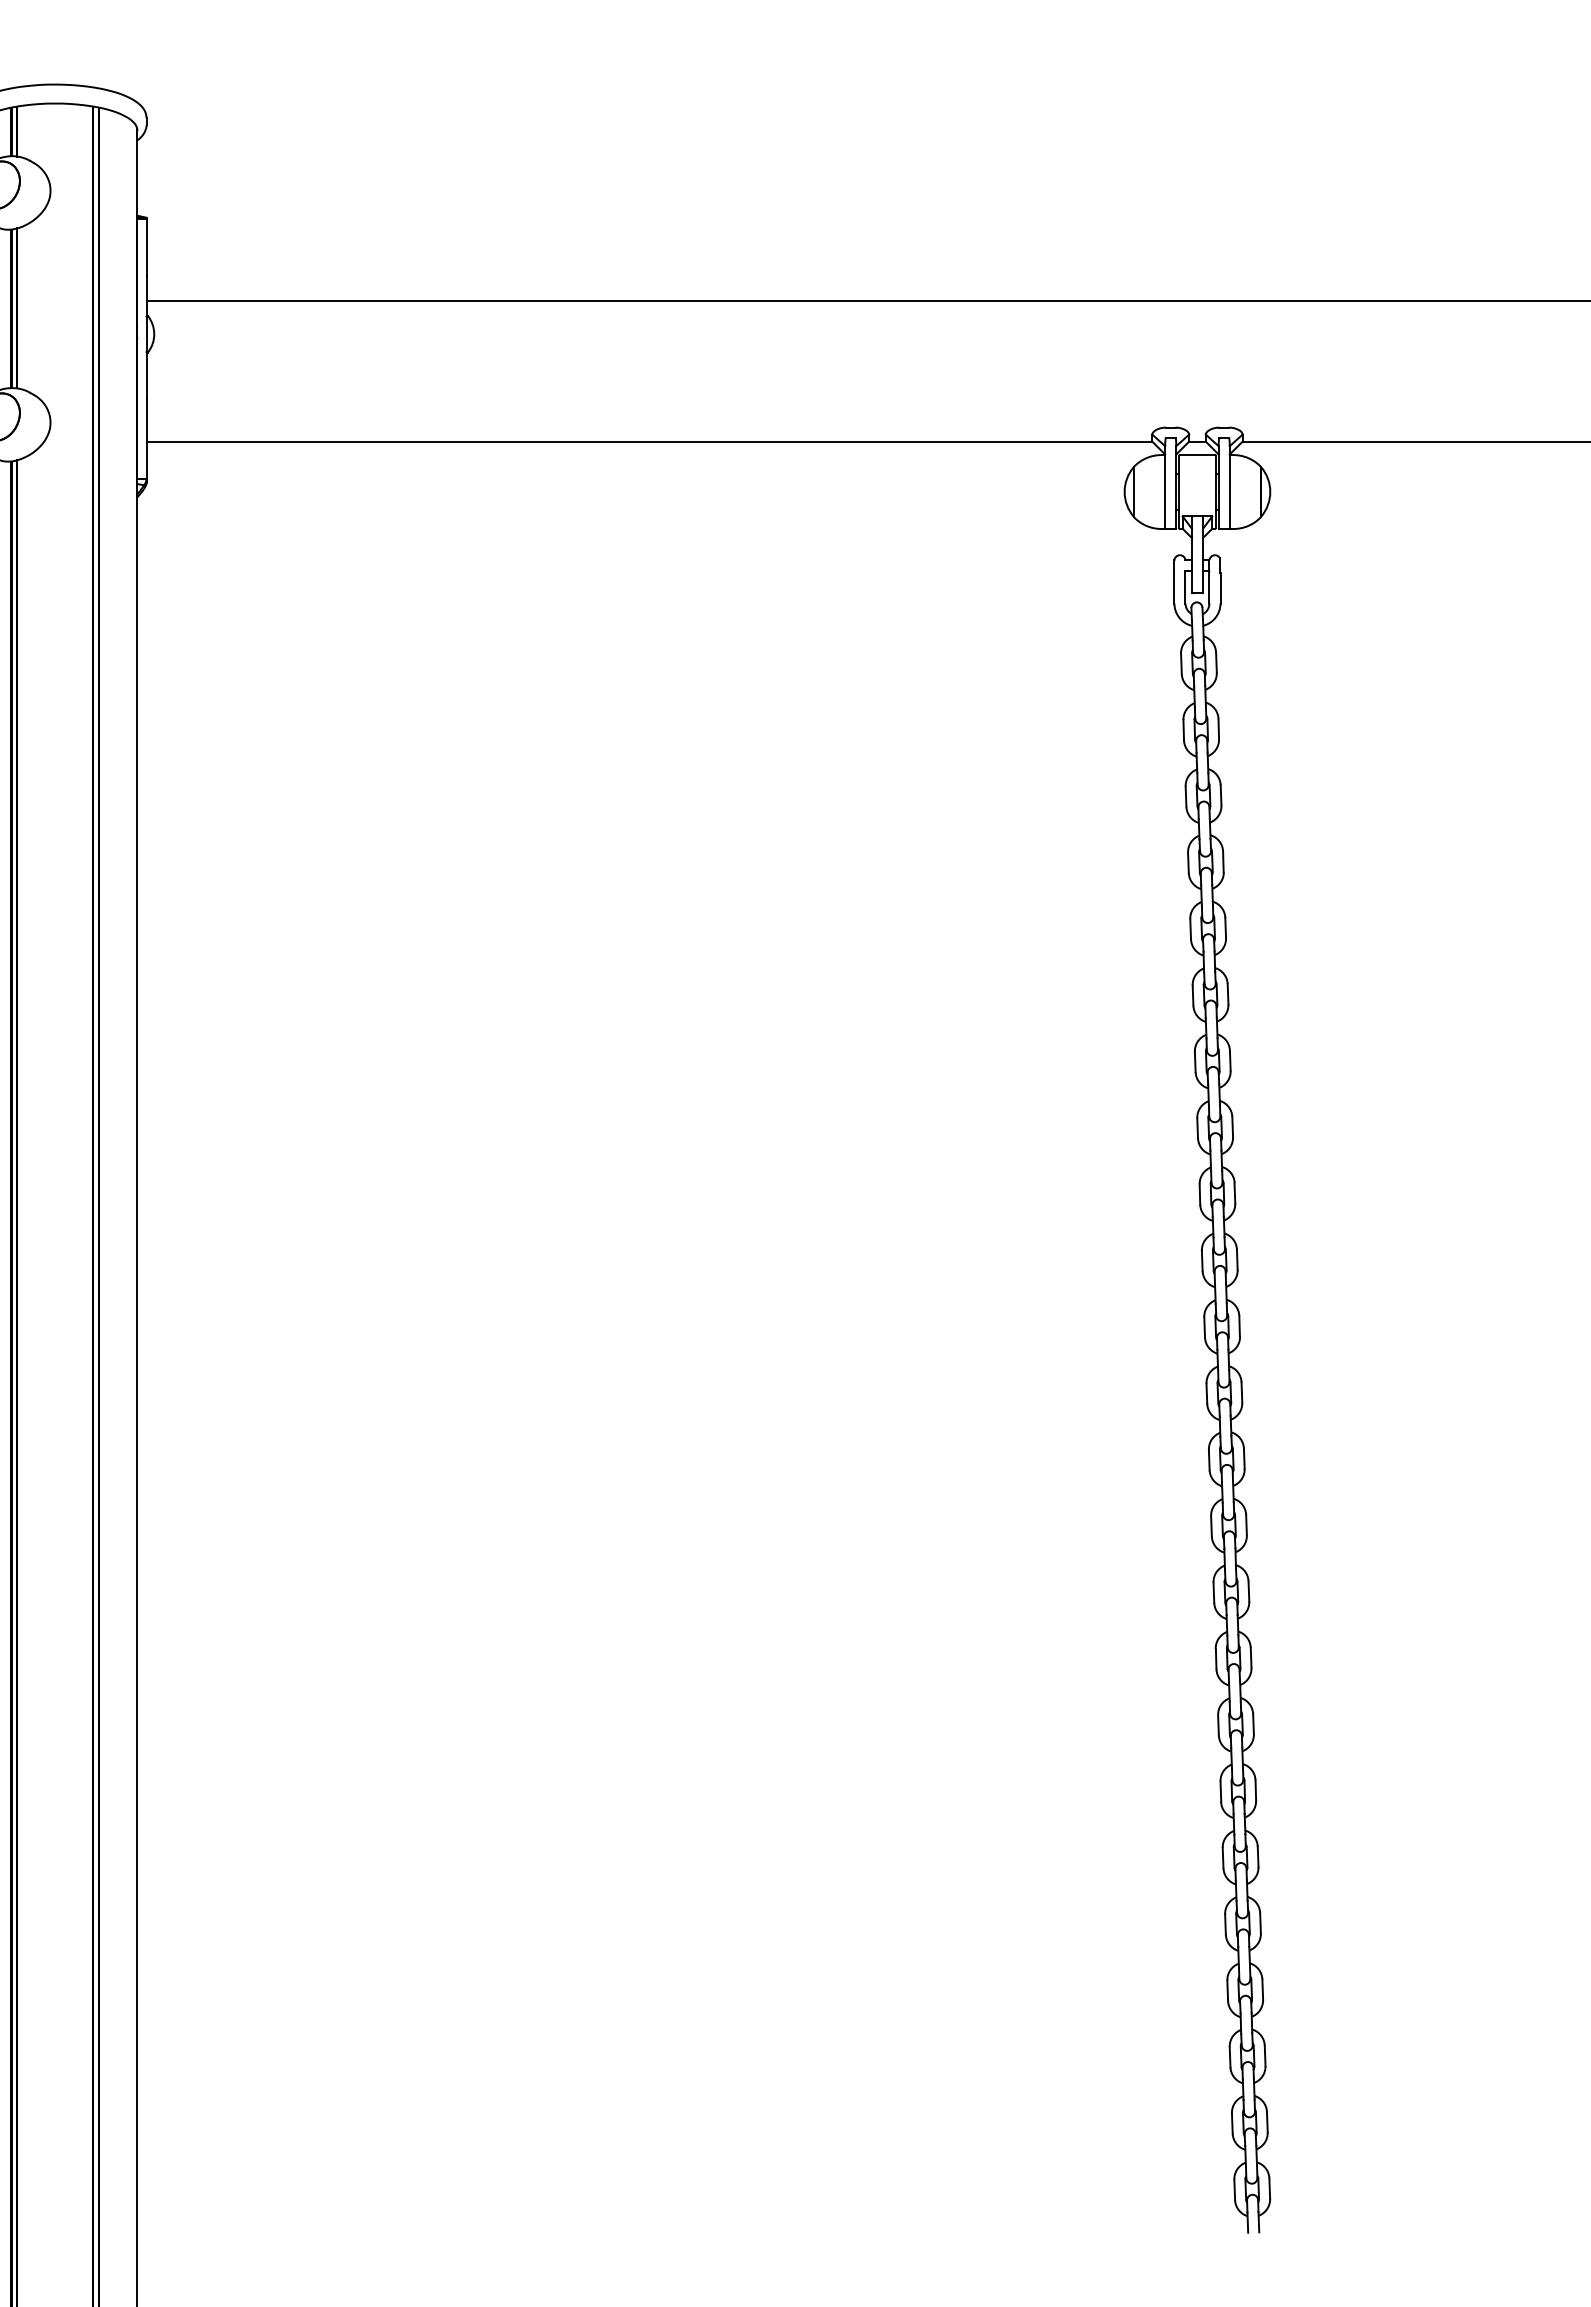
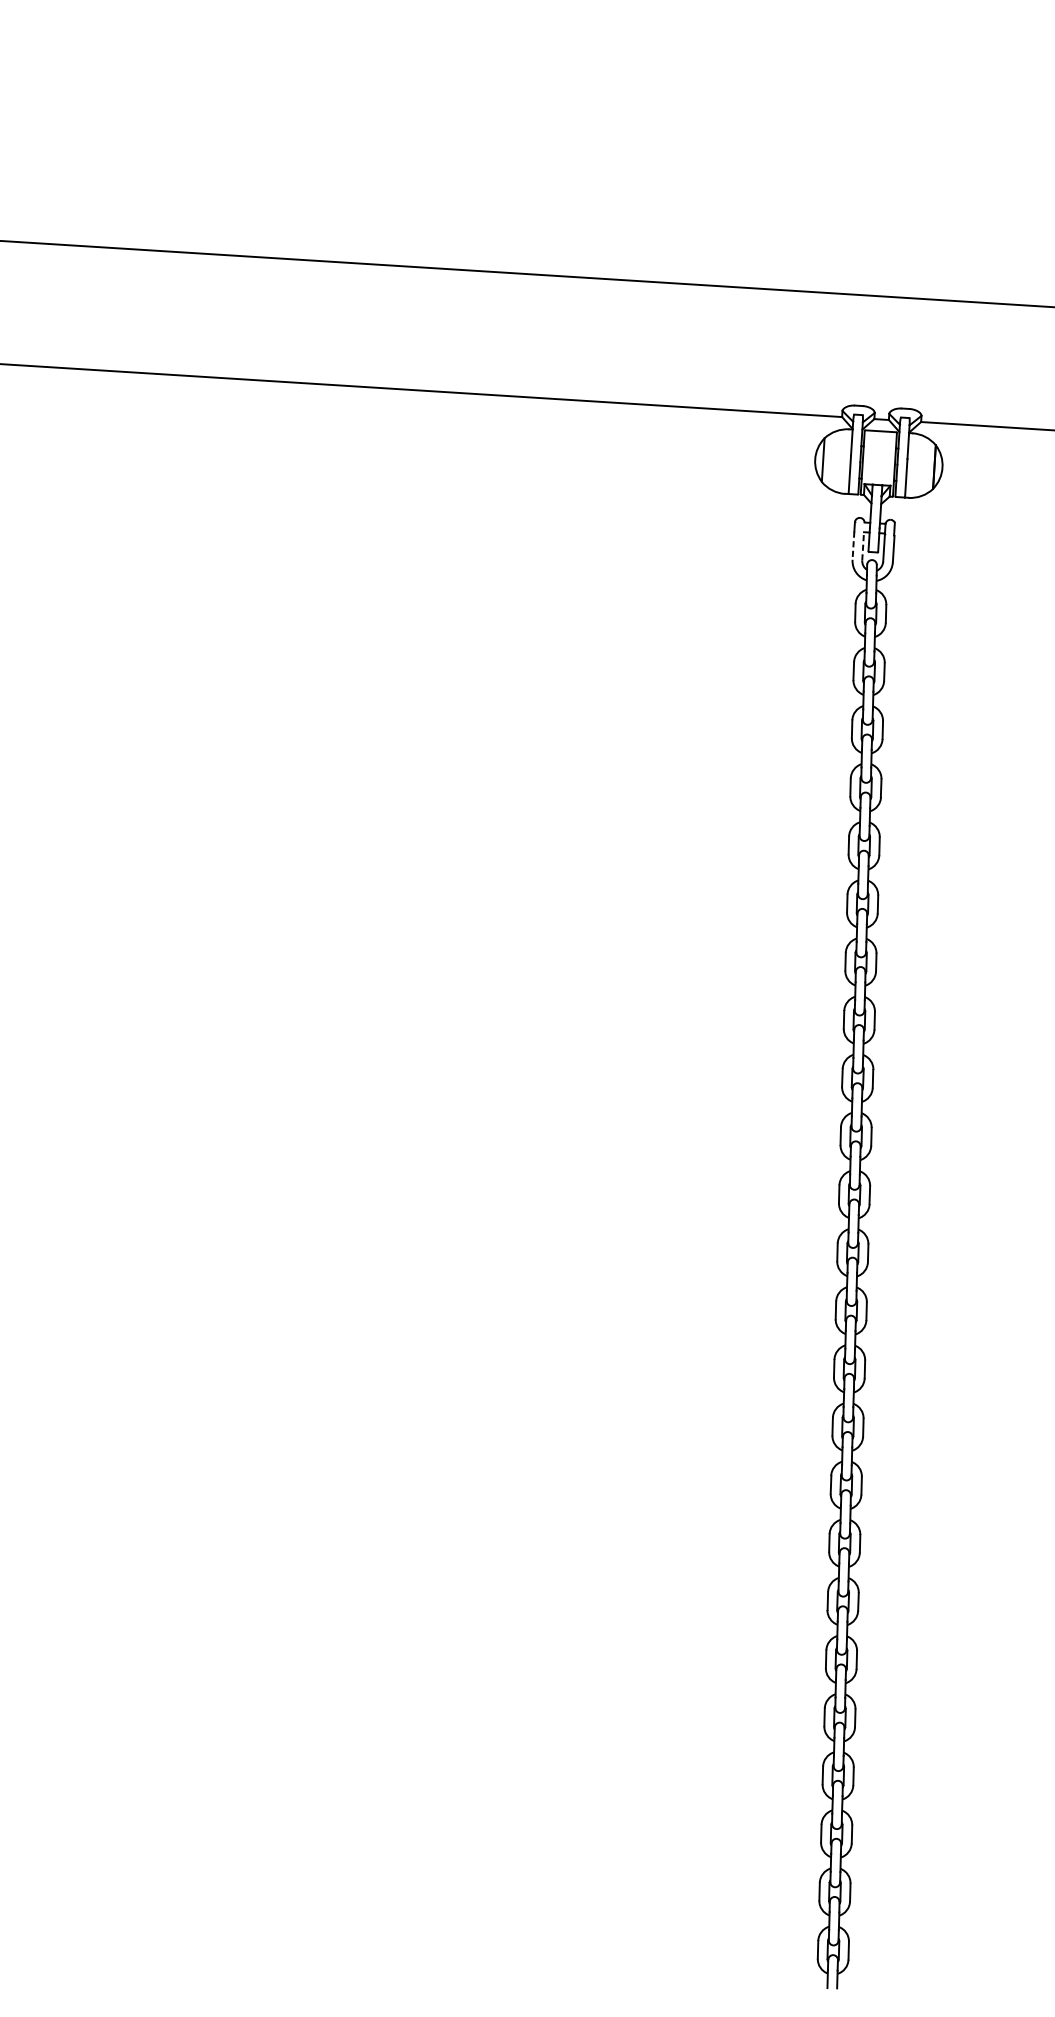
line: (1185, 586) -> (863, 545), solid -> dashed
line: (1174, 587) -> (853, 545), solid -> dashed

